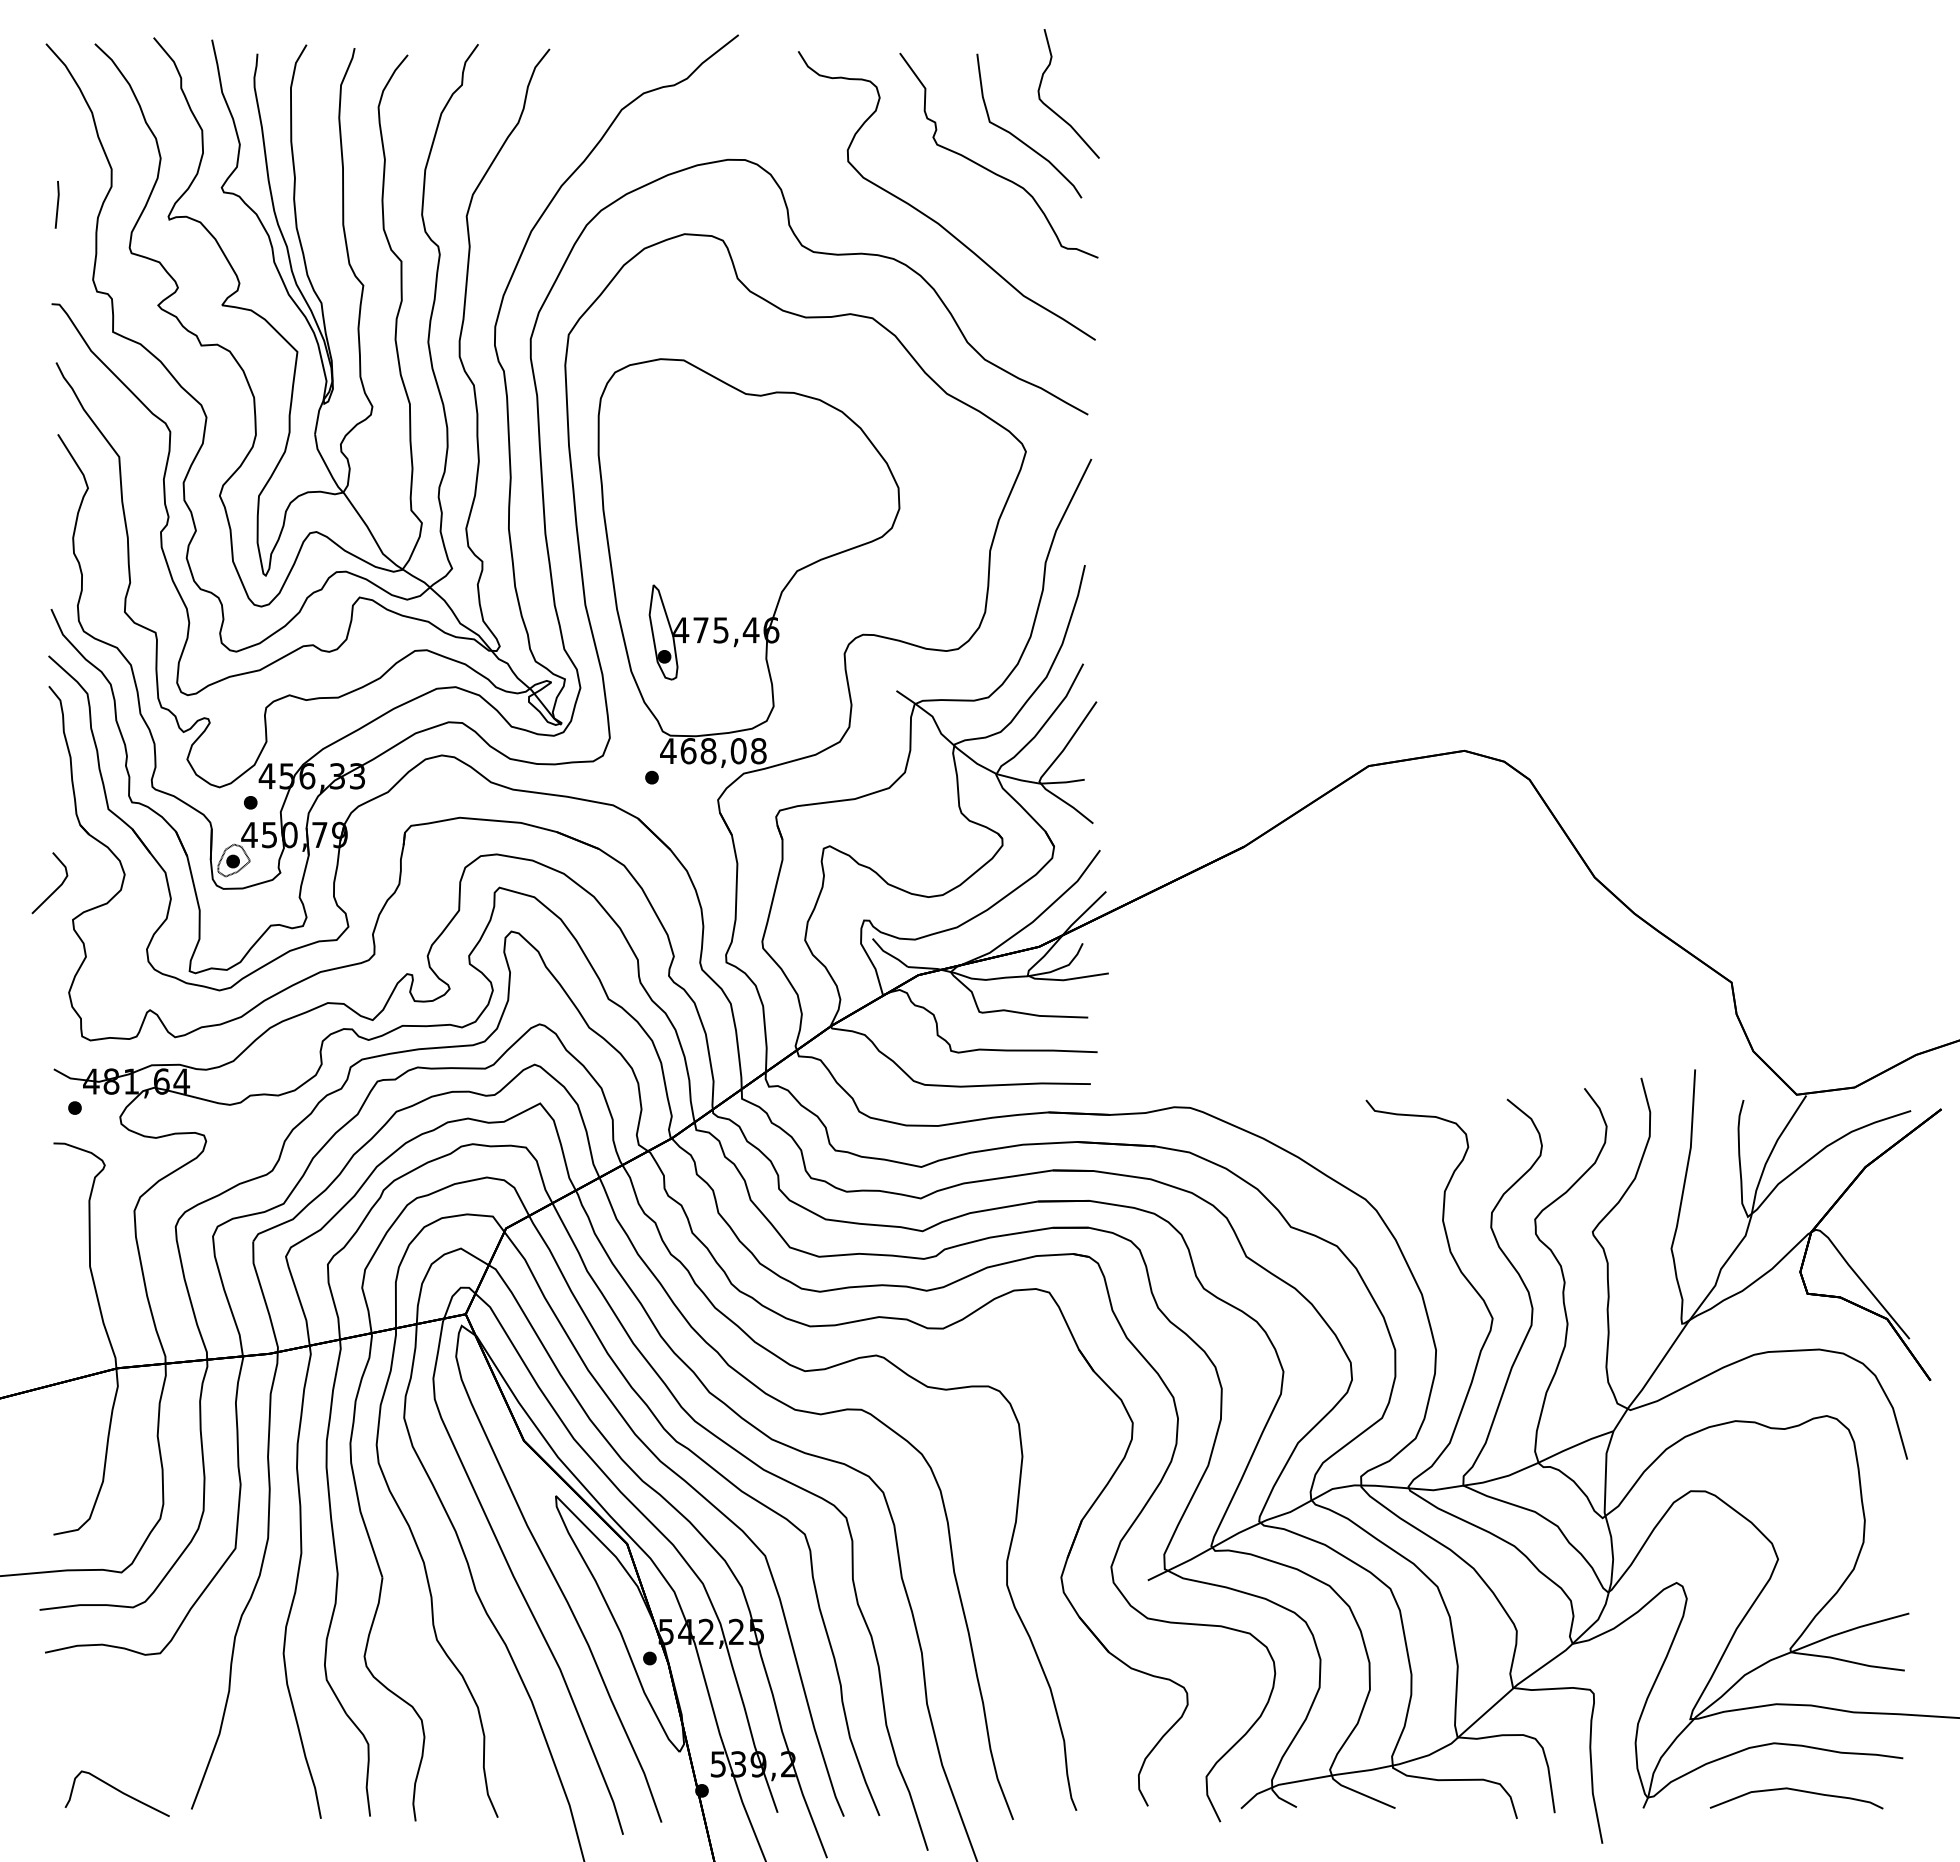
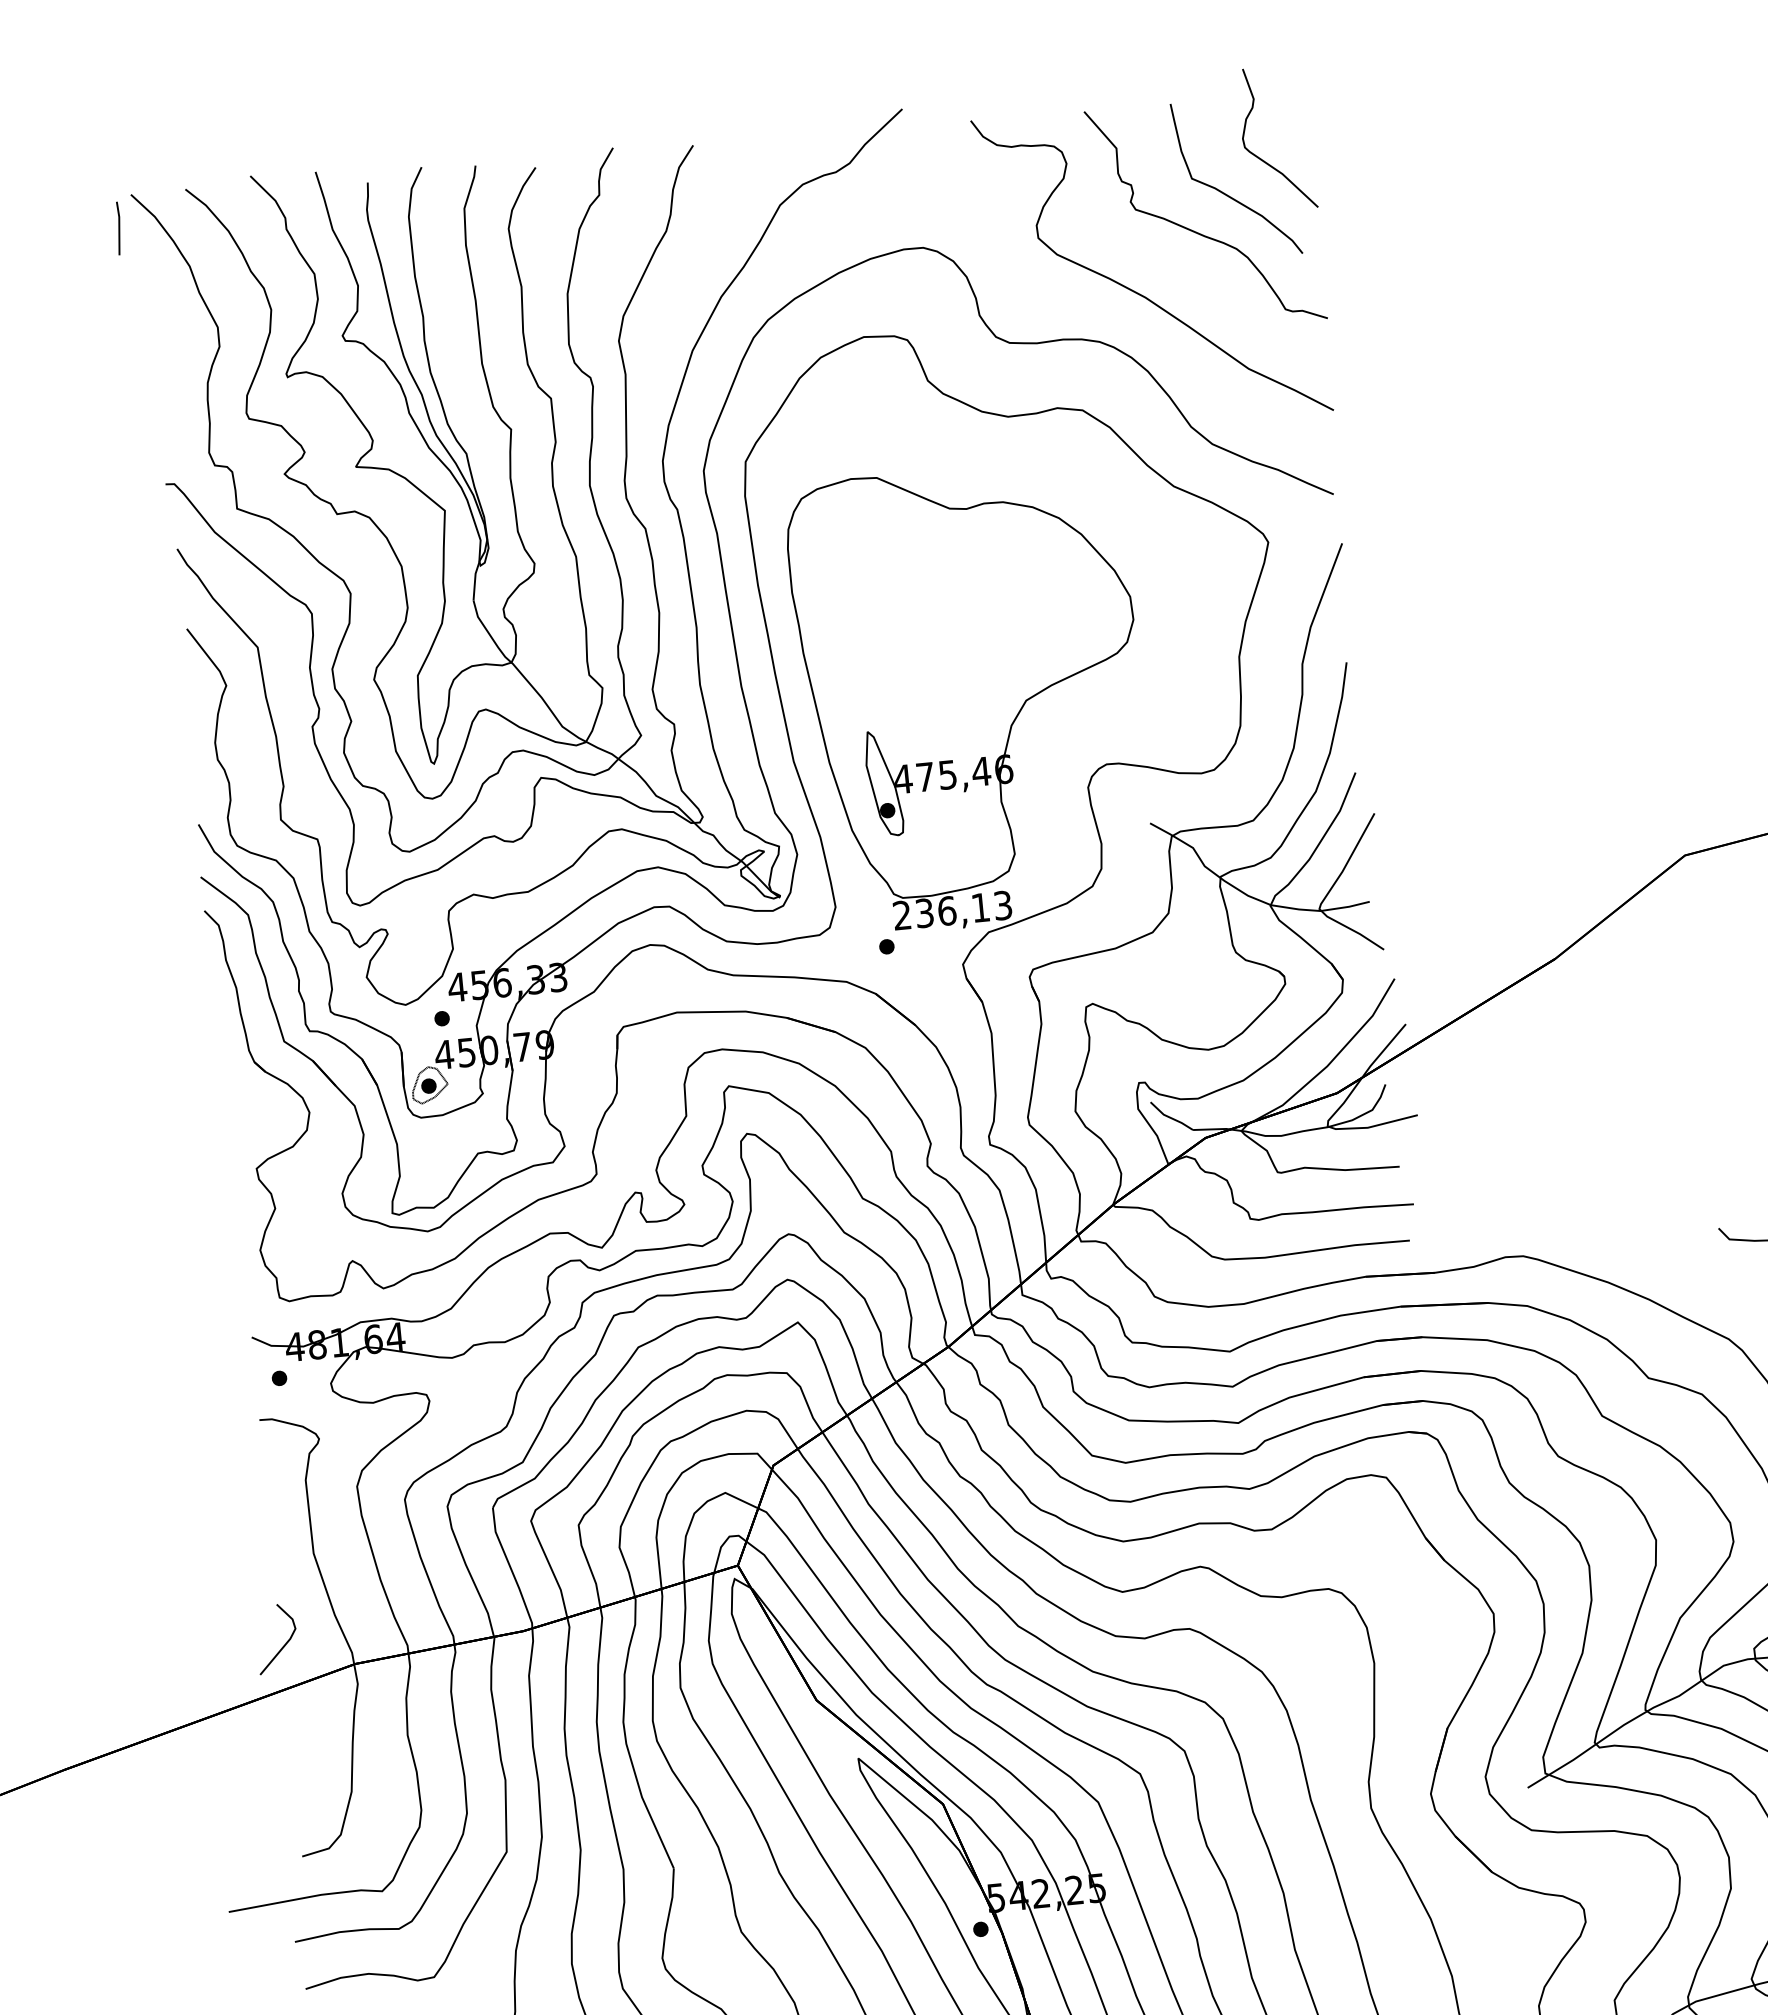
line: (57, 204) -> (118, 228), moved
text: (713, 751) -> (952, 910), 468,08 -> 236,13
line: (55, 889) -> (283, 1645), moved

